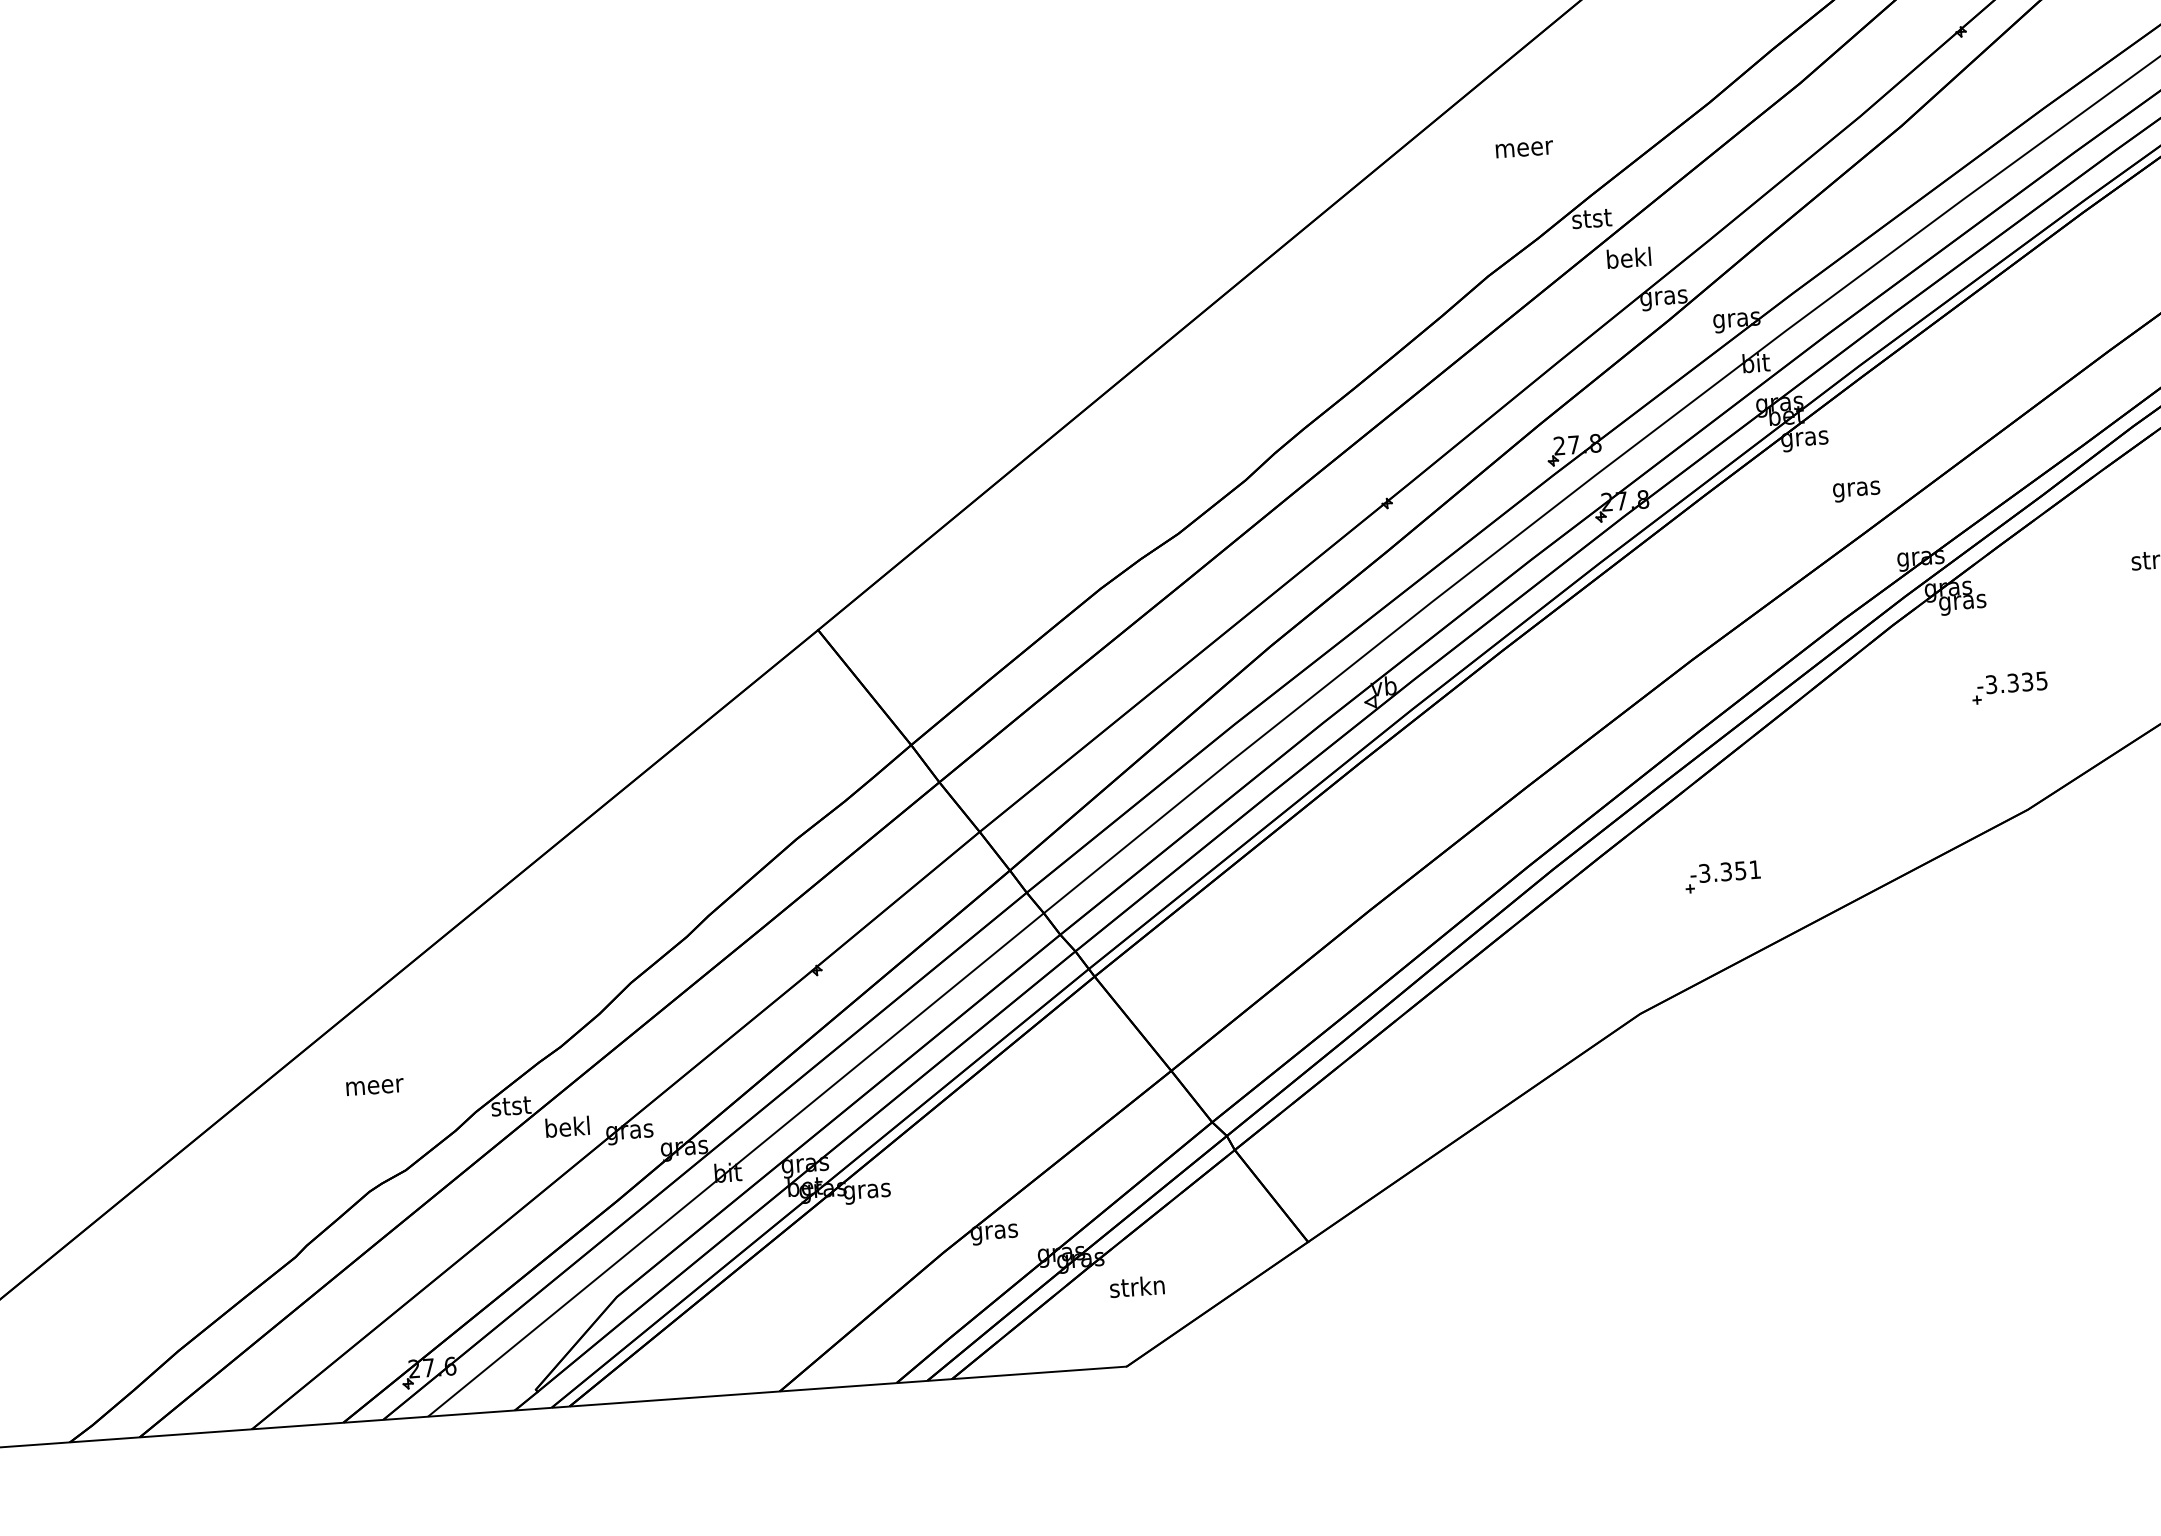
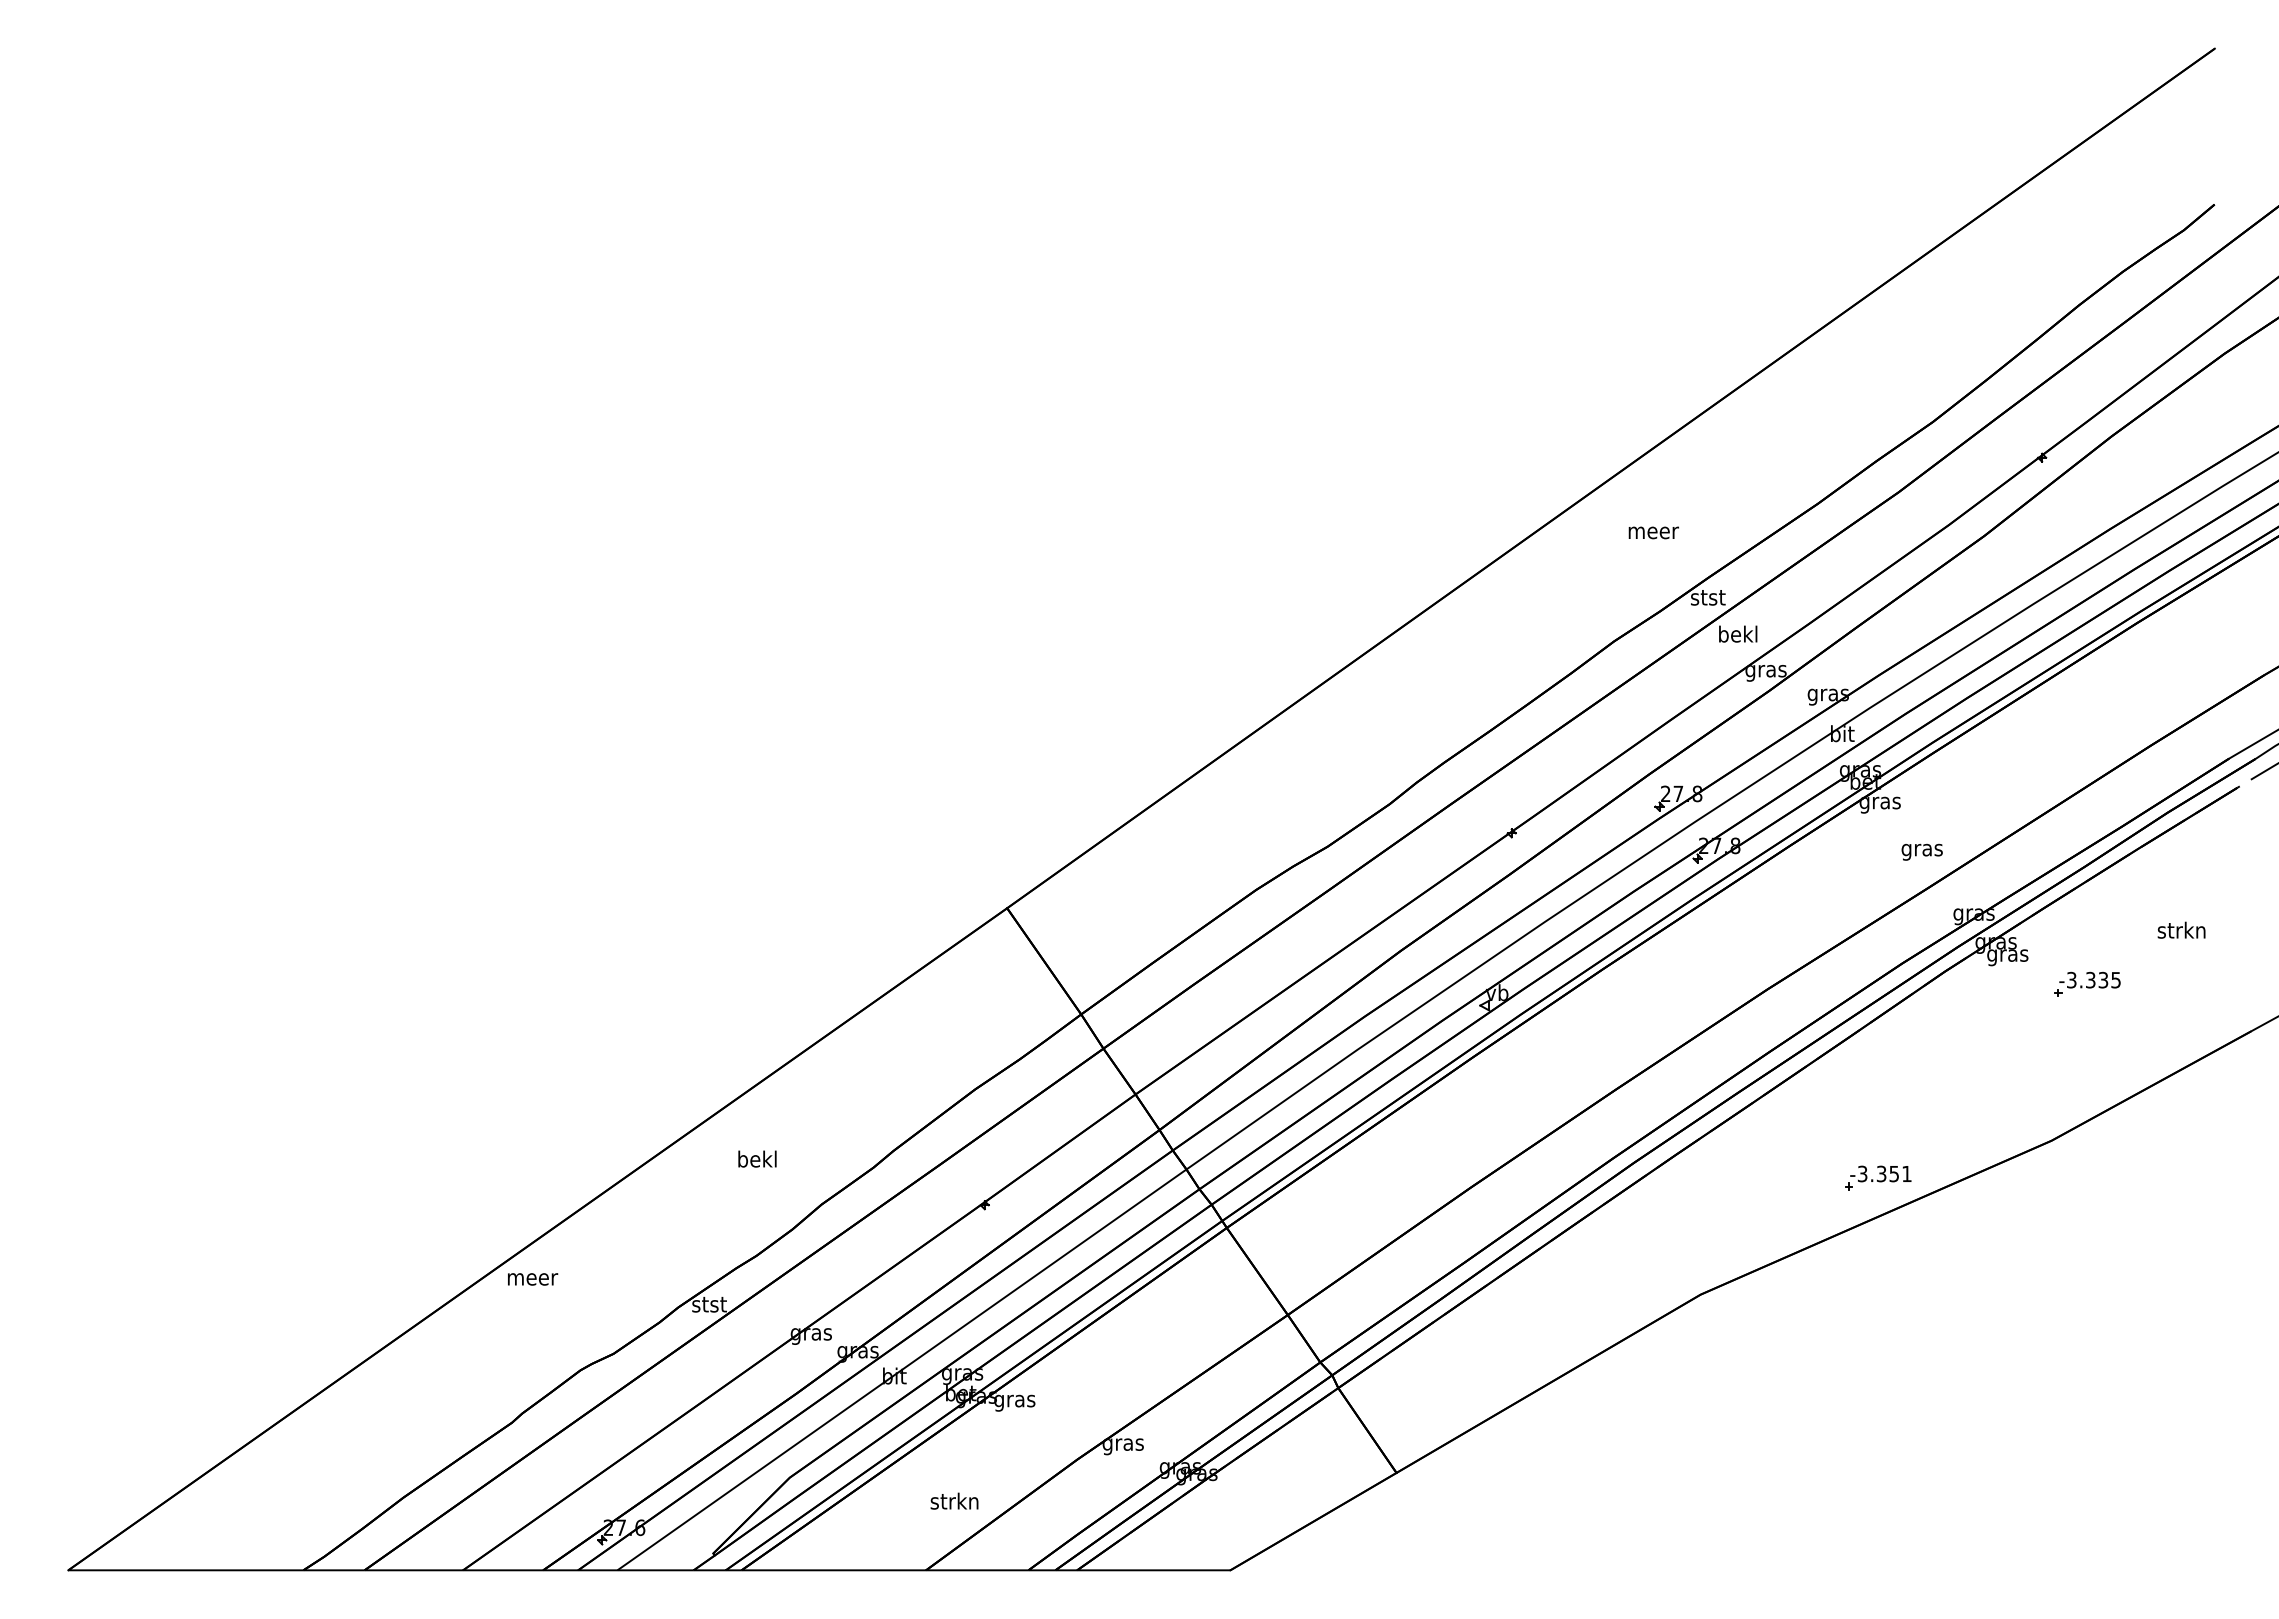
part: (2009, 687) -> (2087, 983), moved
part: (1723, 876) -> (1878, 1177), moved
text: (375, 1087) -> (533, 1279), moved
text: (567, 1126) -> (757, 1158), moved
text: (1137, 1285) -> (954, 1500), moved

